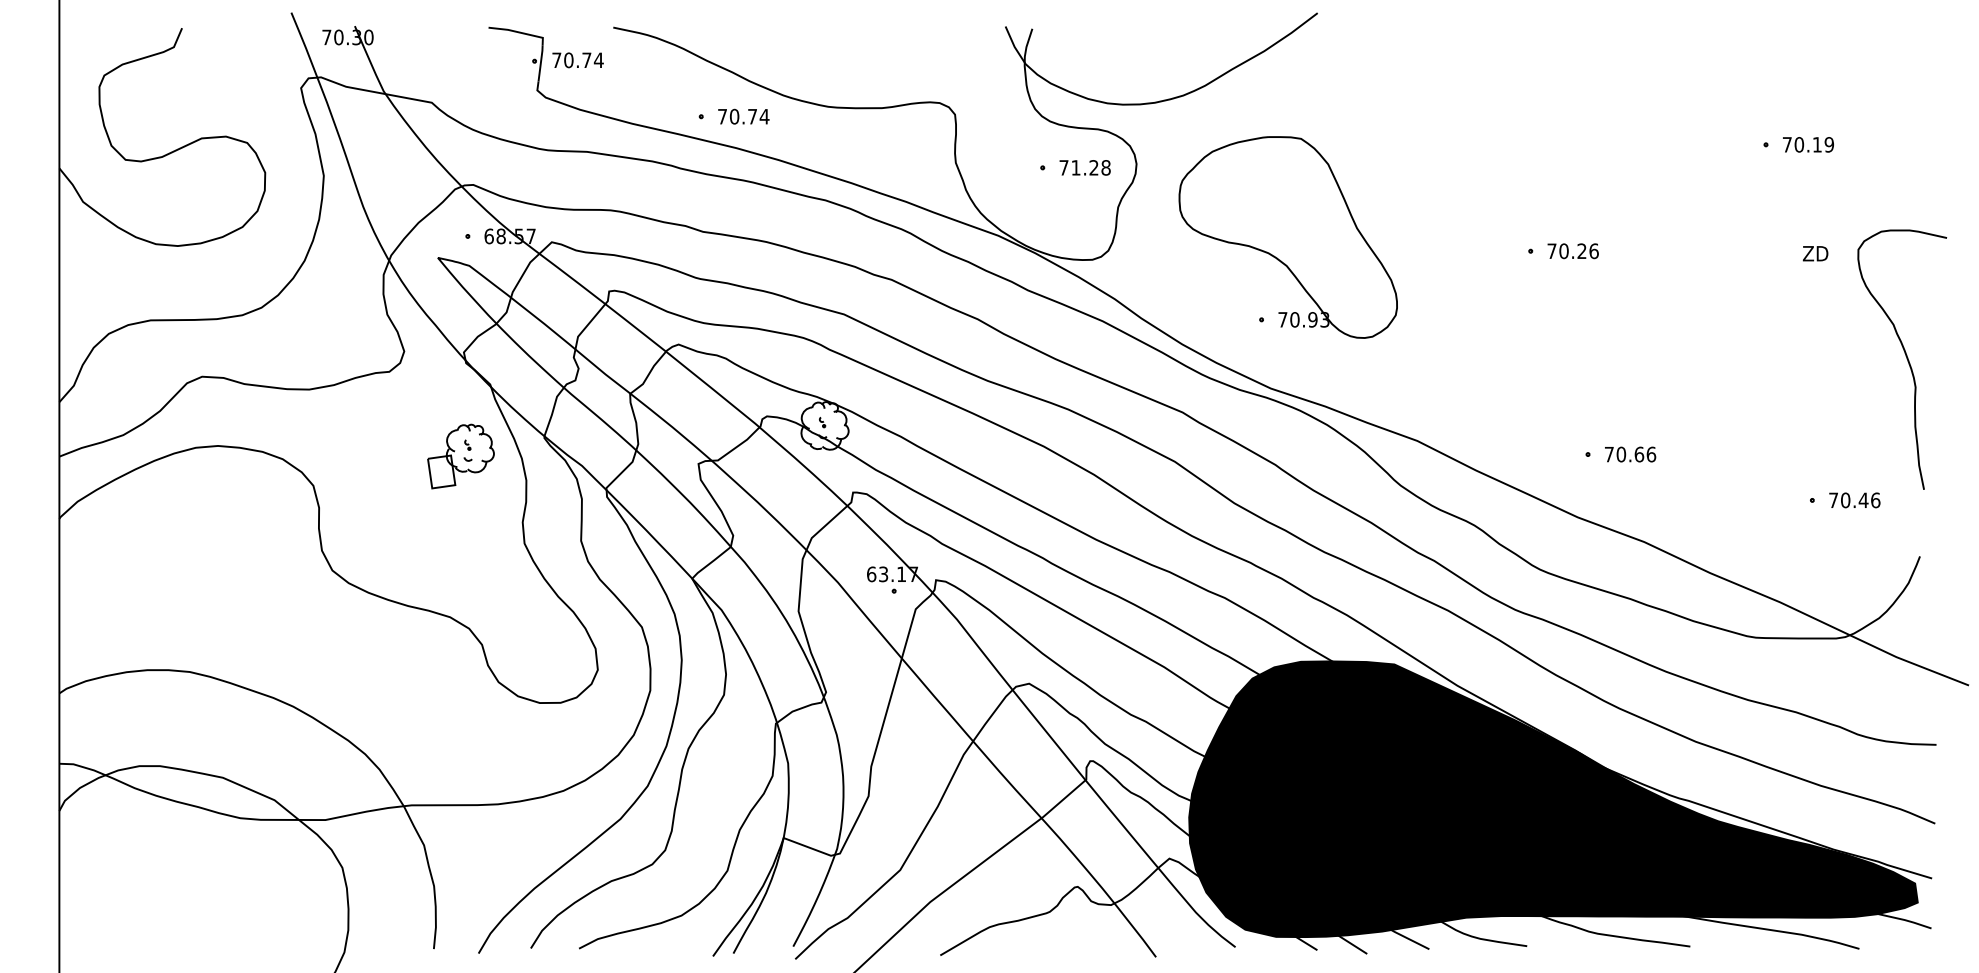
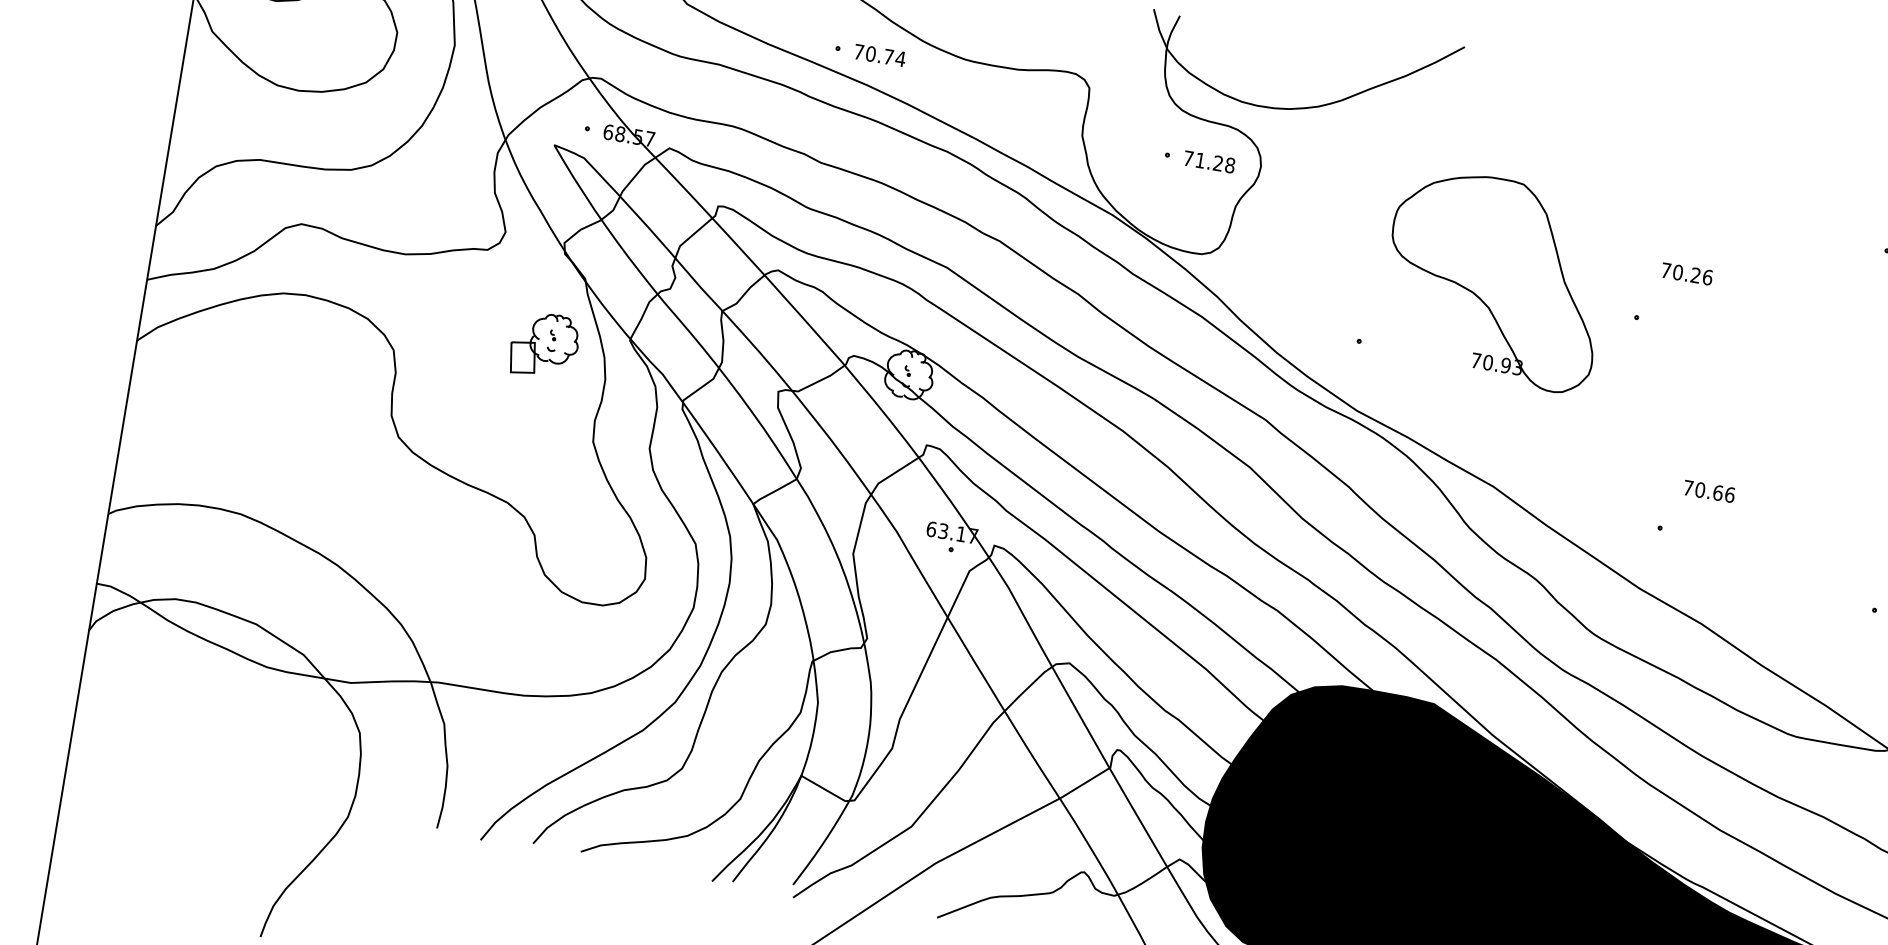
part: (1287, 237) -> (1494, 280), moved
text: (1572, 251) -> (1686, 274), moved
text: (1630, 454) -> (1709, 491), moved

